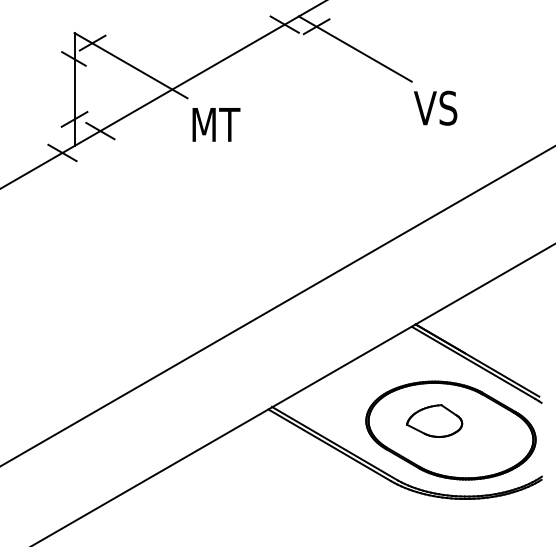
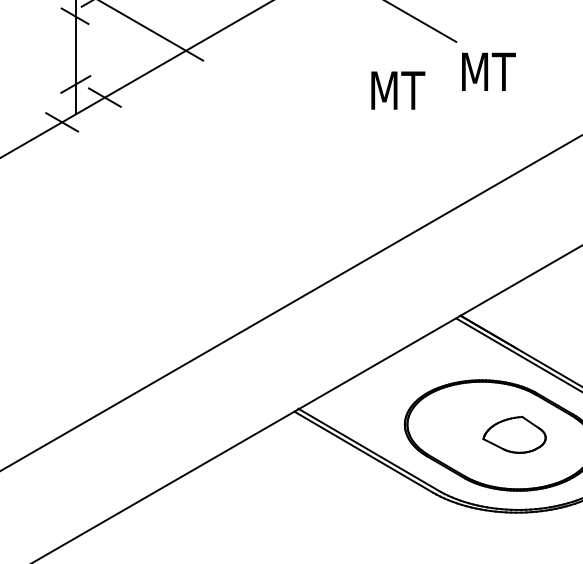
text: (439, 107) -> (487, 71), VS -> MT
text: (216, 124) -> (398, 90), moved
part: (434, 420) -> (514, 434), moved

